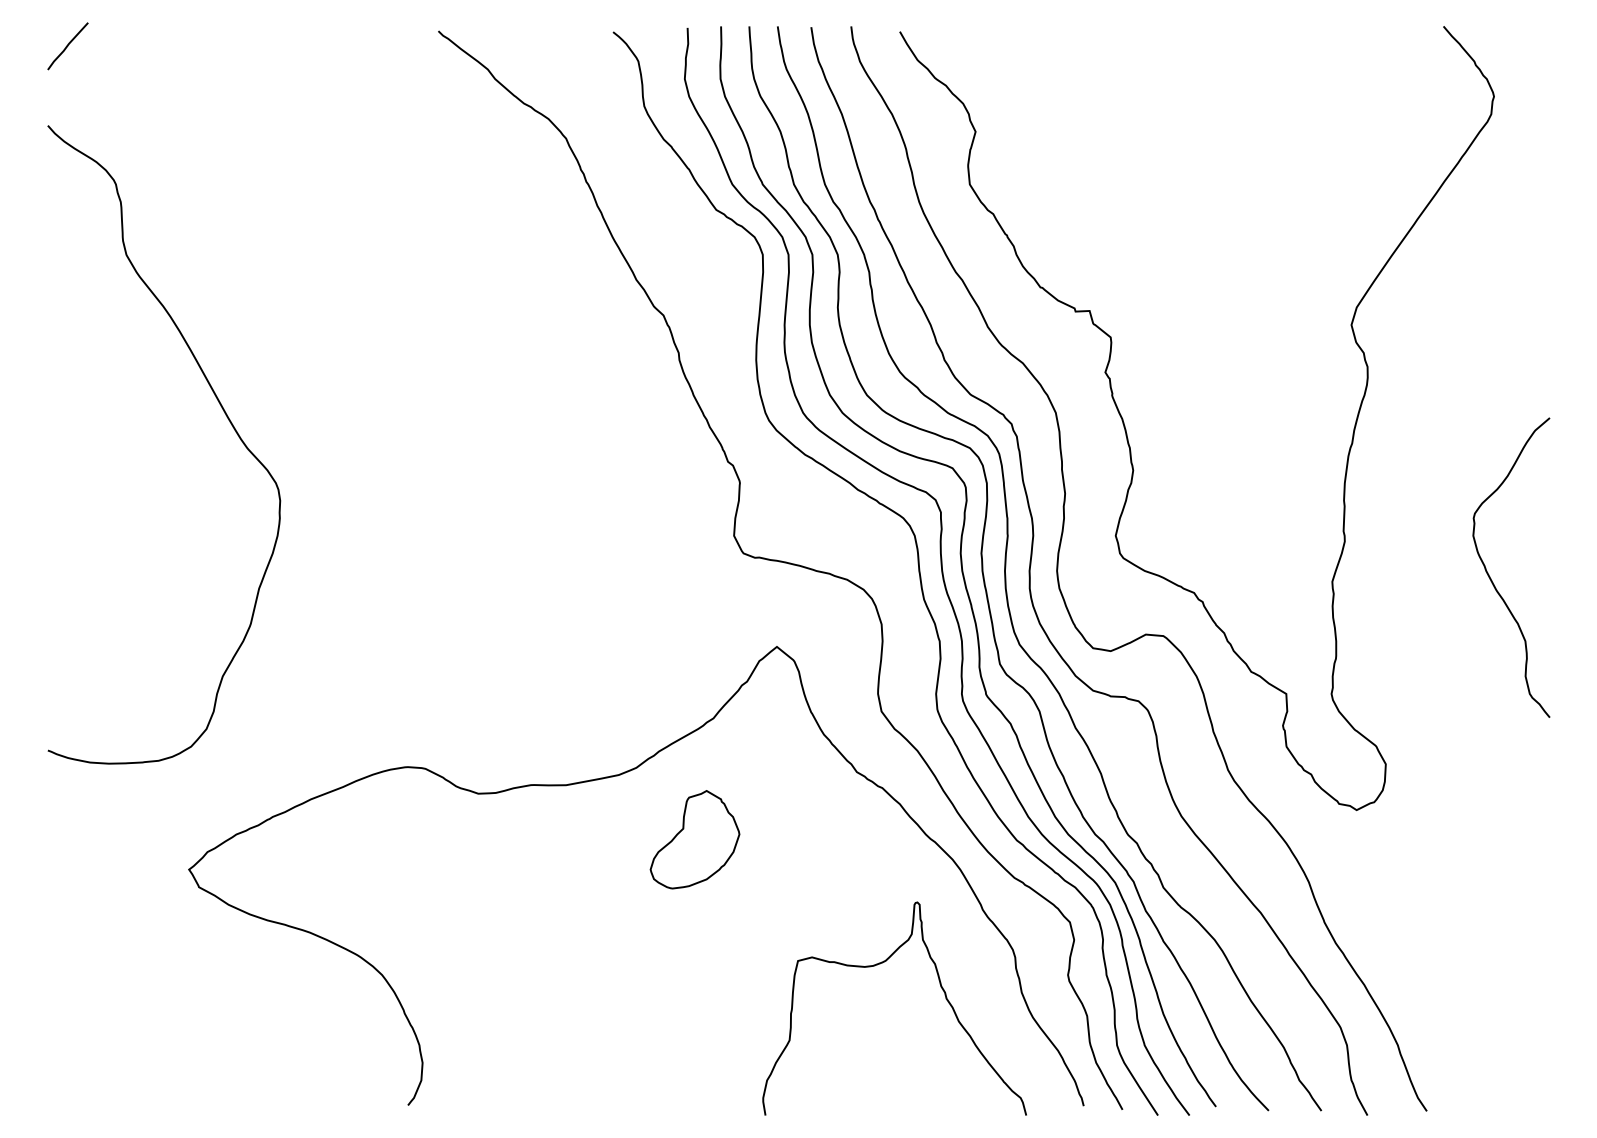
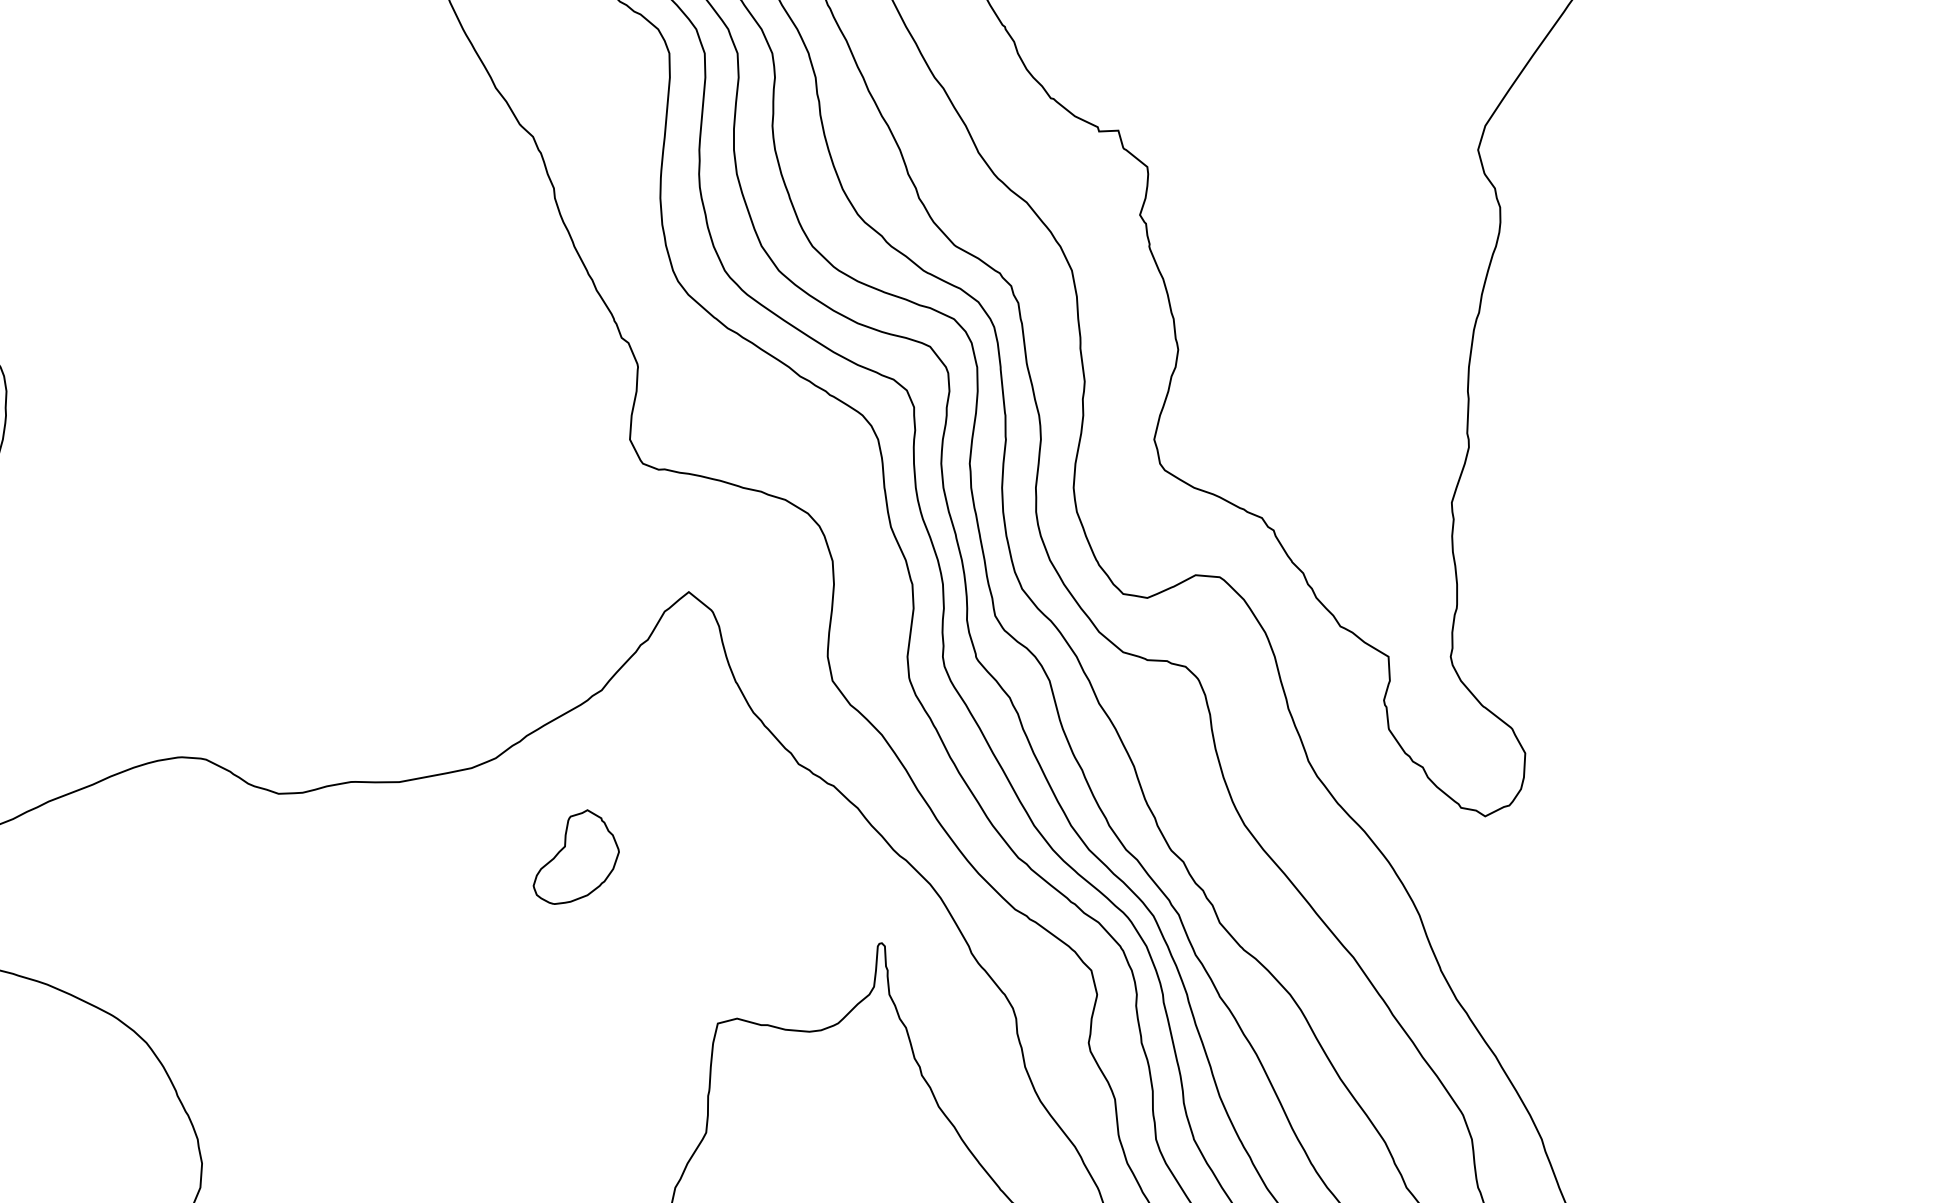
curve: (1491, 578) -> (1670, 498), removed
part: (694, 839) -> (575, 856), size x0.7

